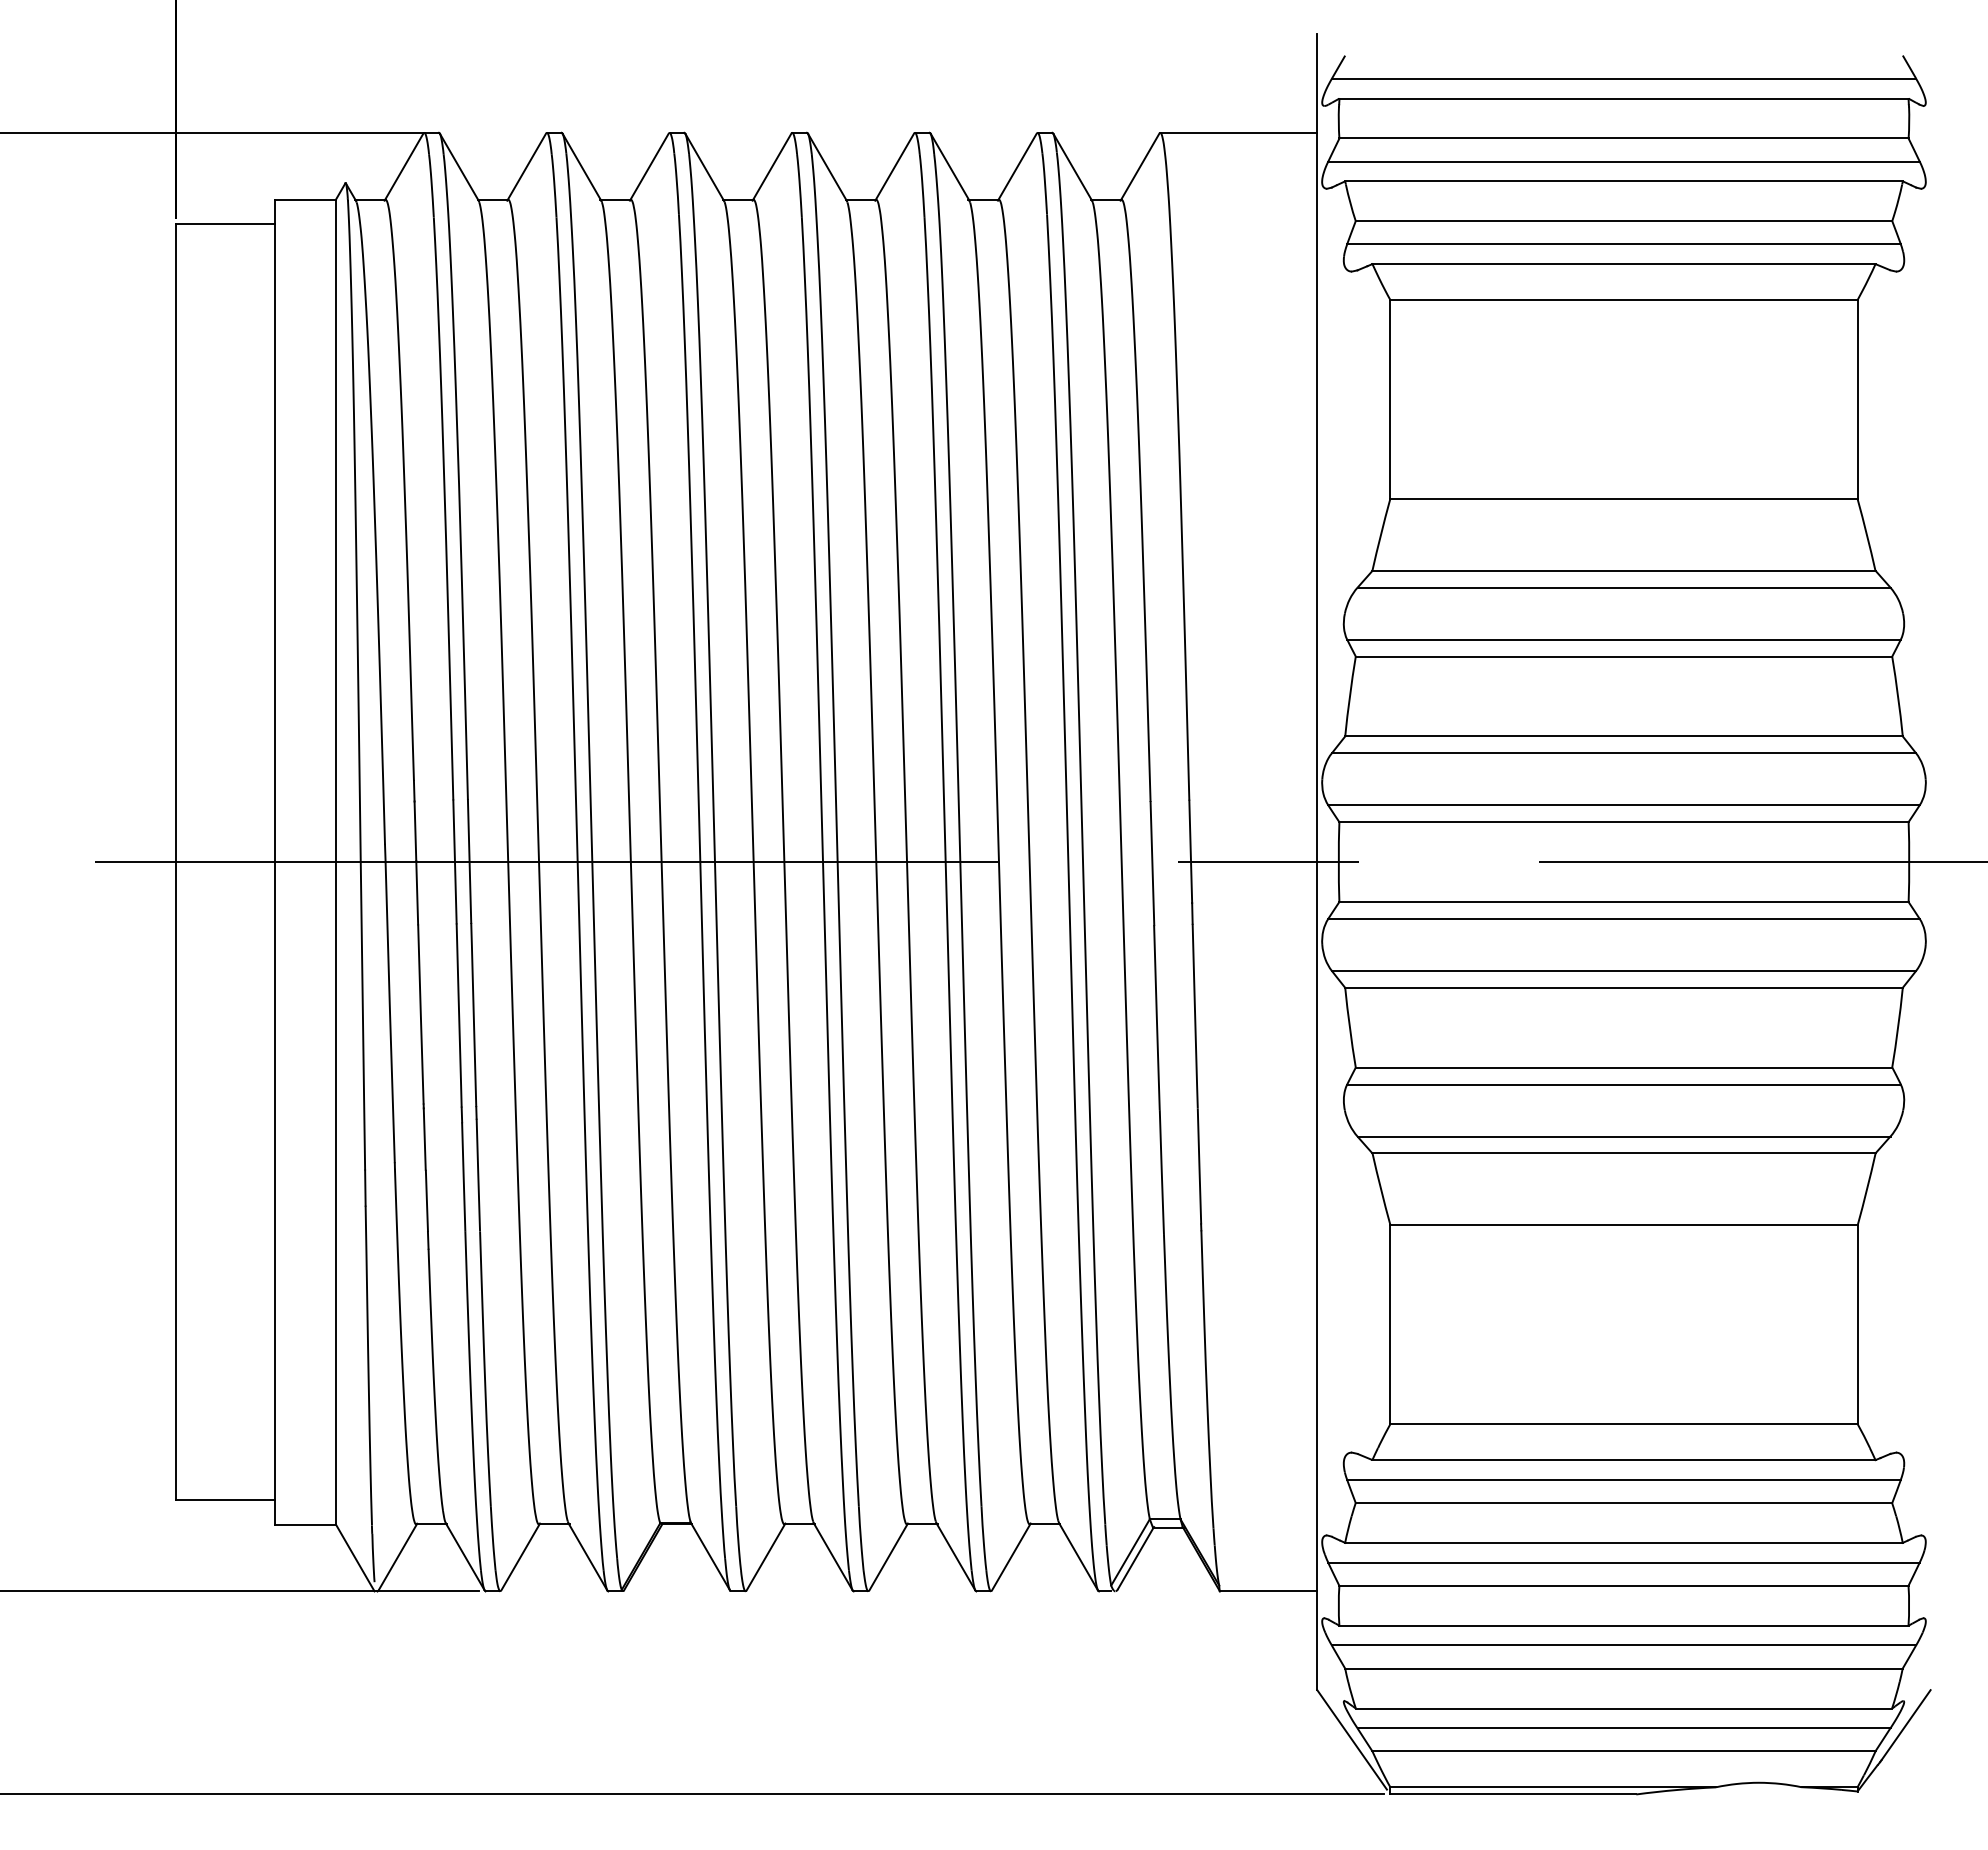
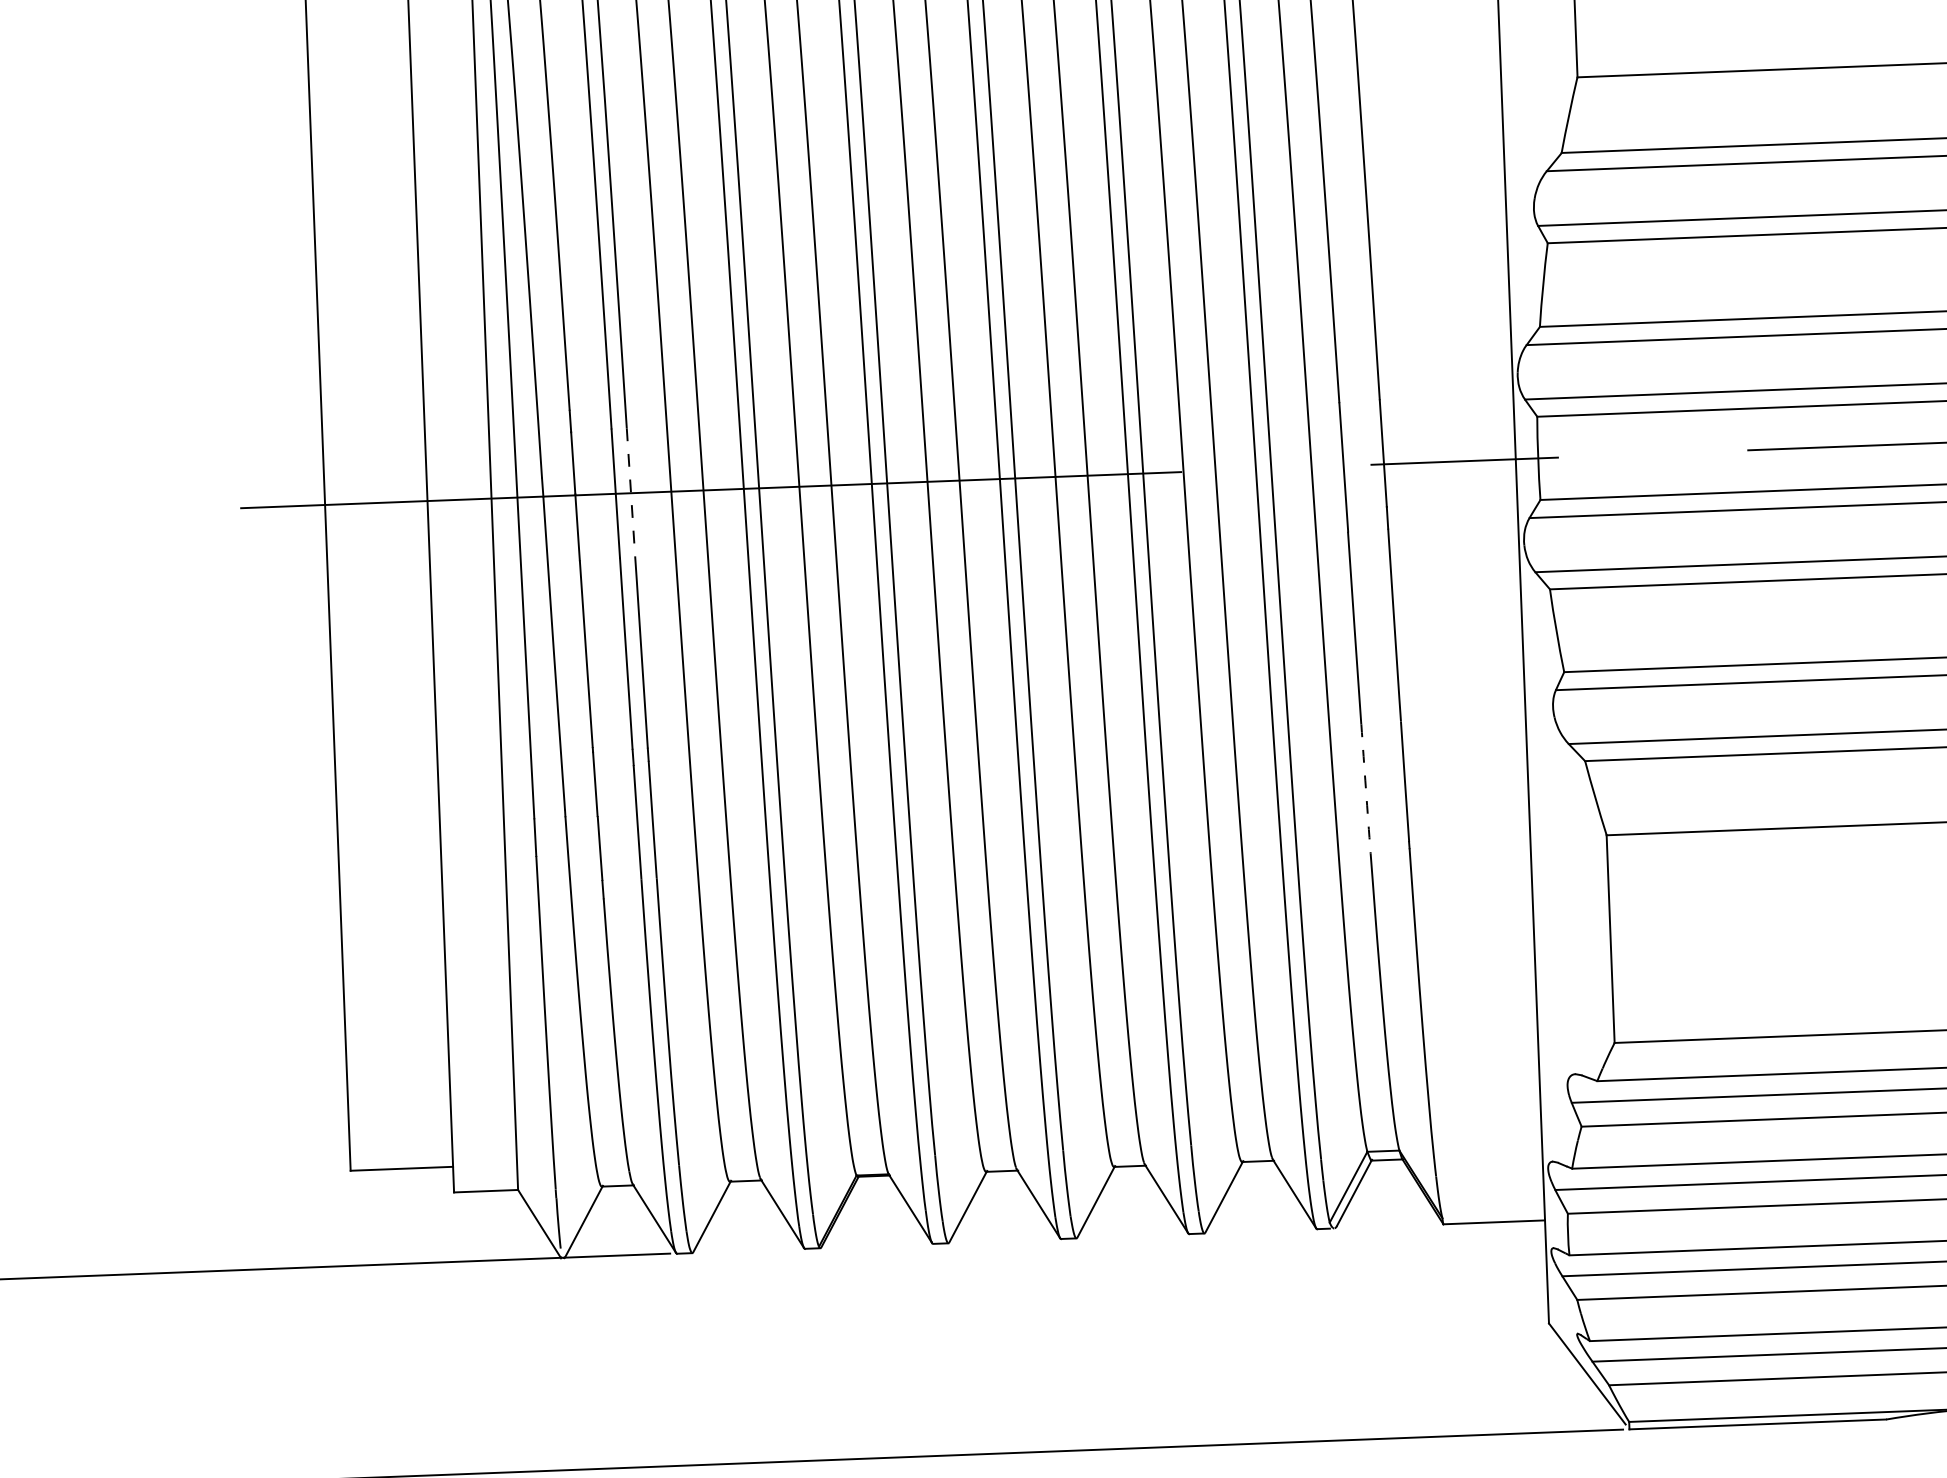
line: (469, 861) -> (630, 492), solid -> dashed
arc: (1161, 1172) -> (1365, 789), solid -> dashed

